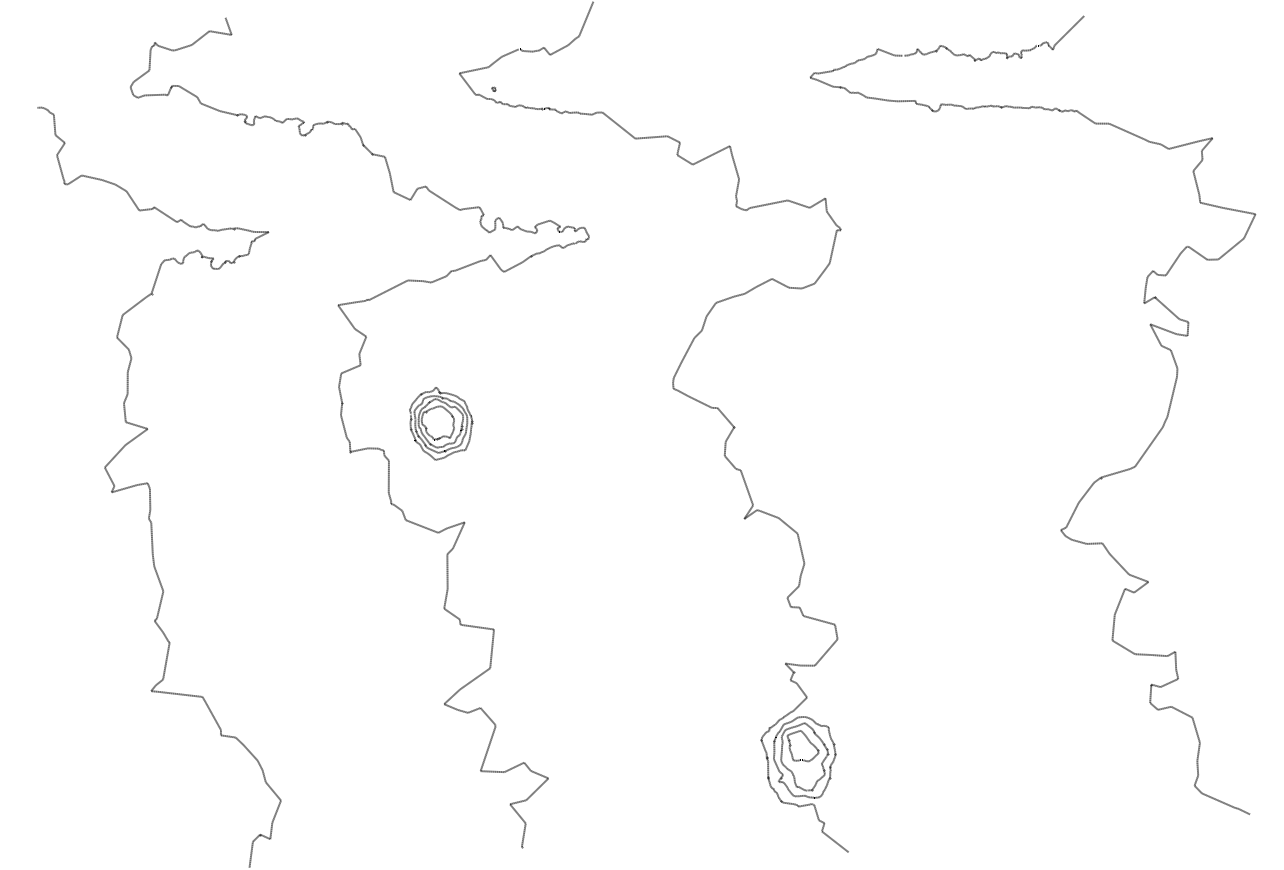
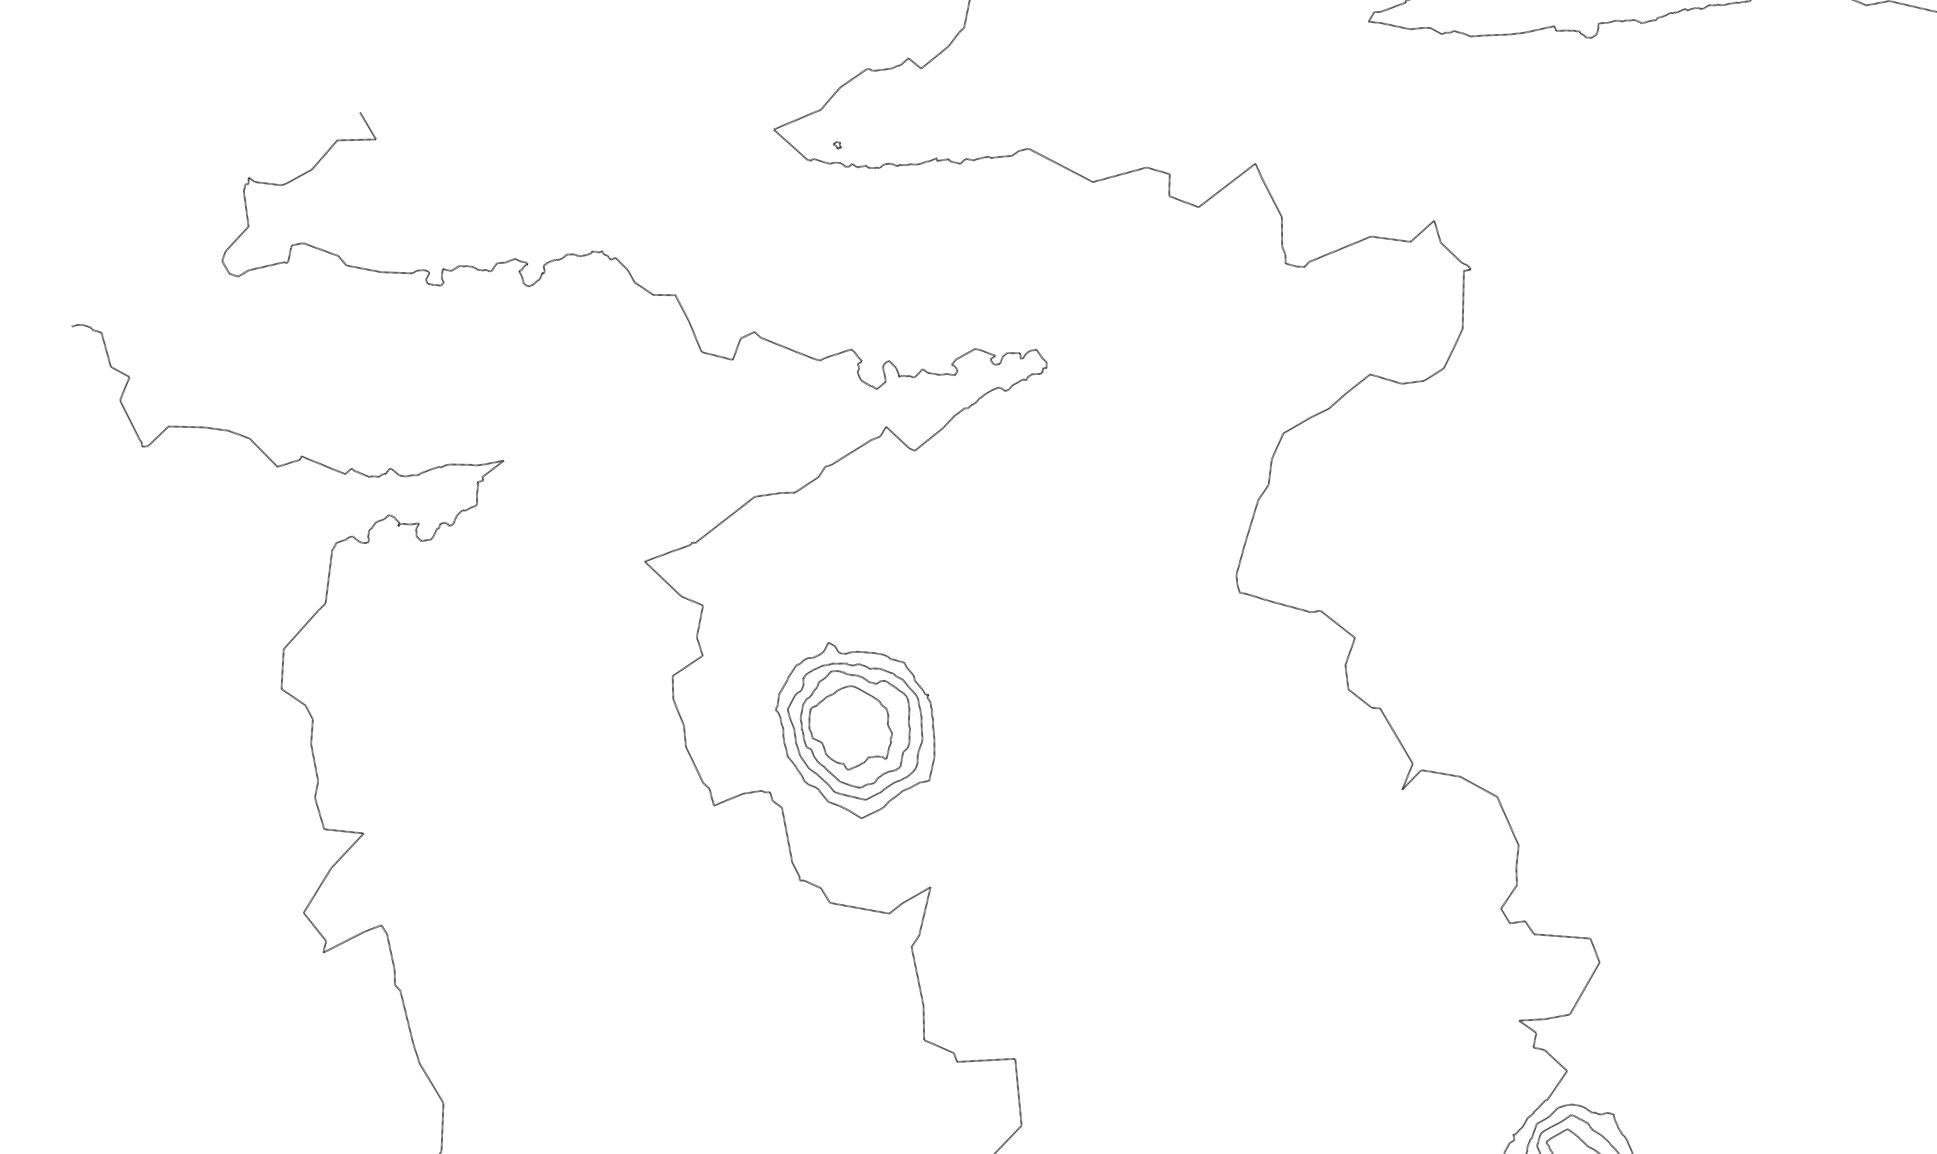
part: (440, 423) -> (857, 728), size x1.43

